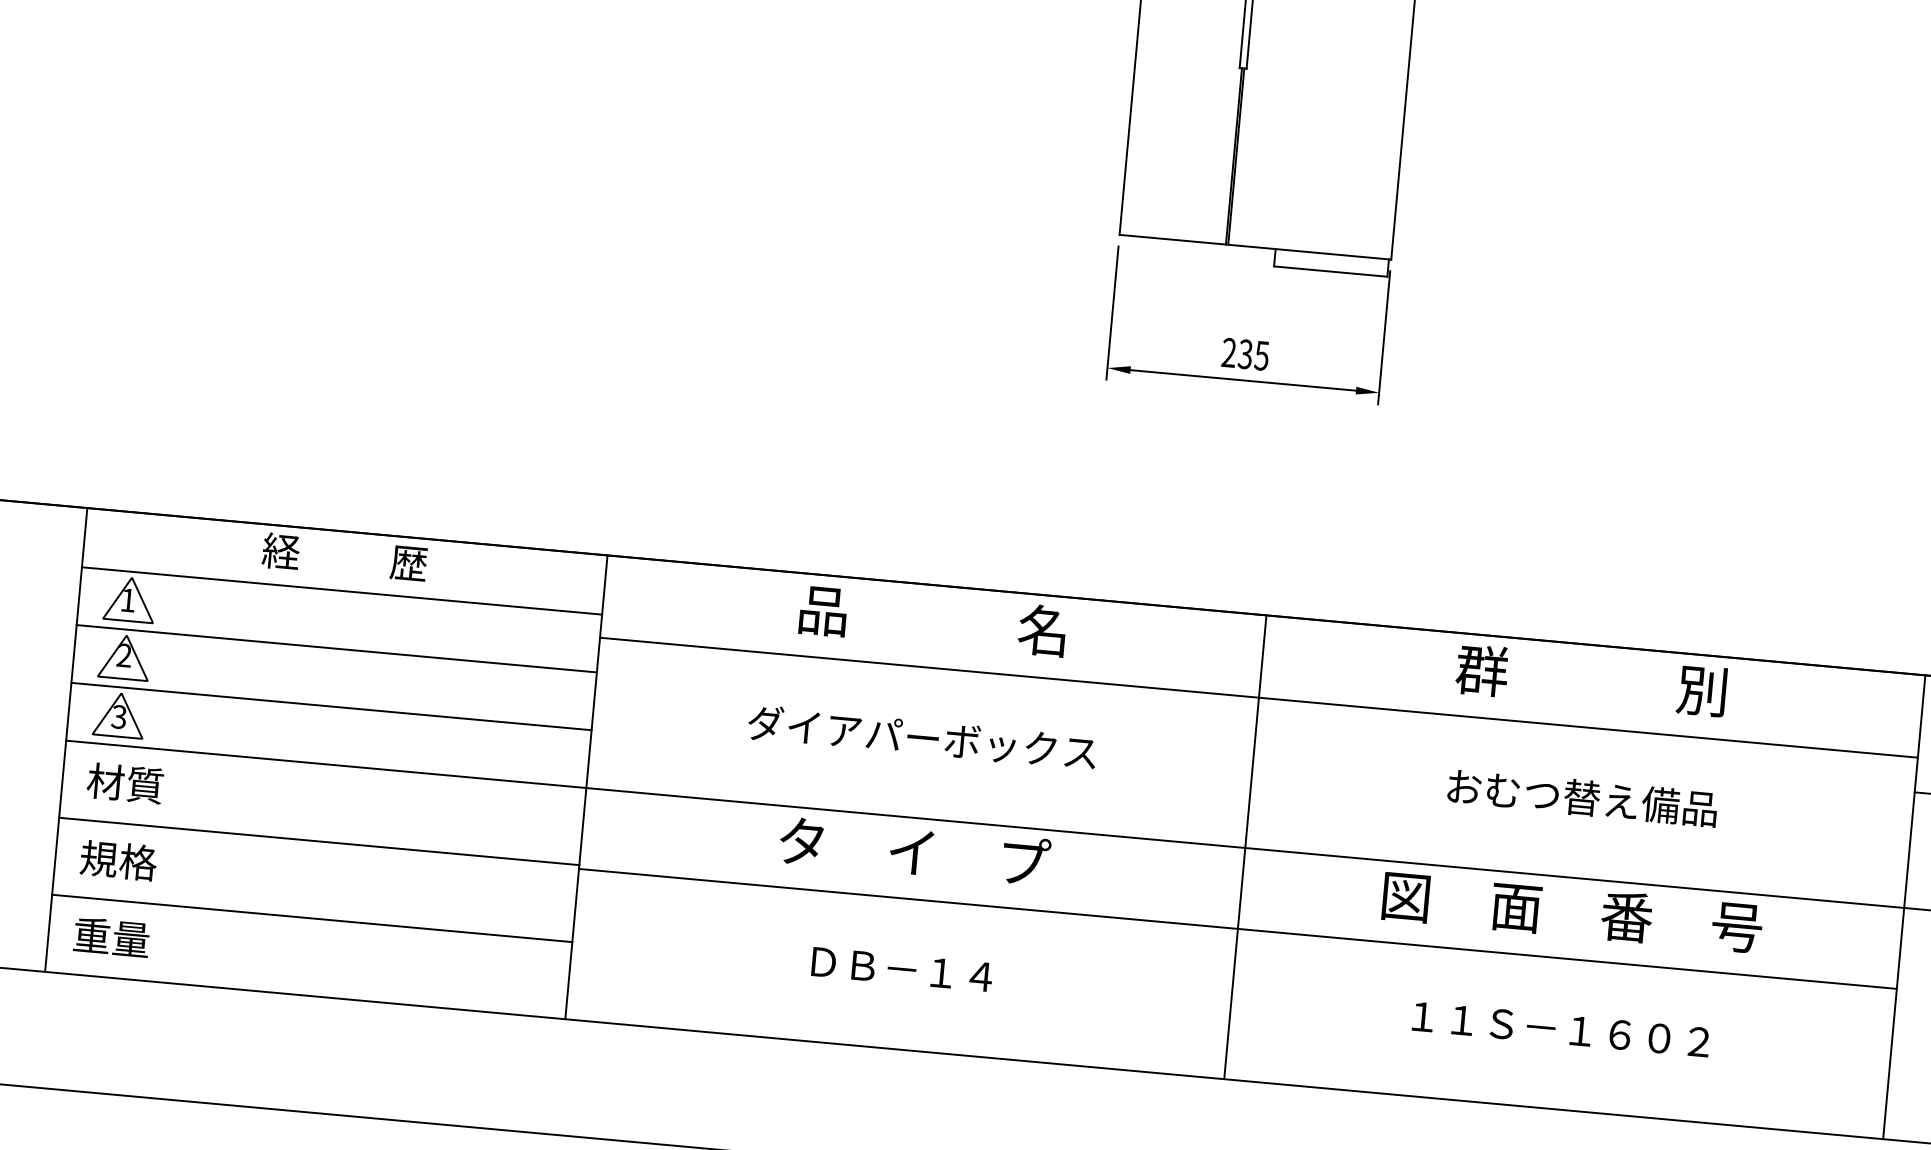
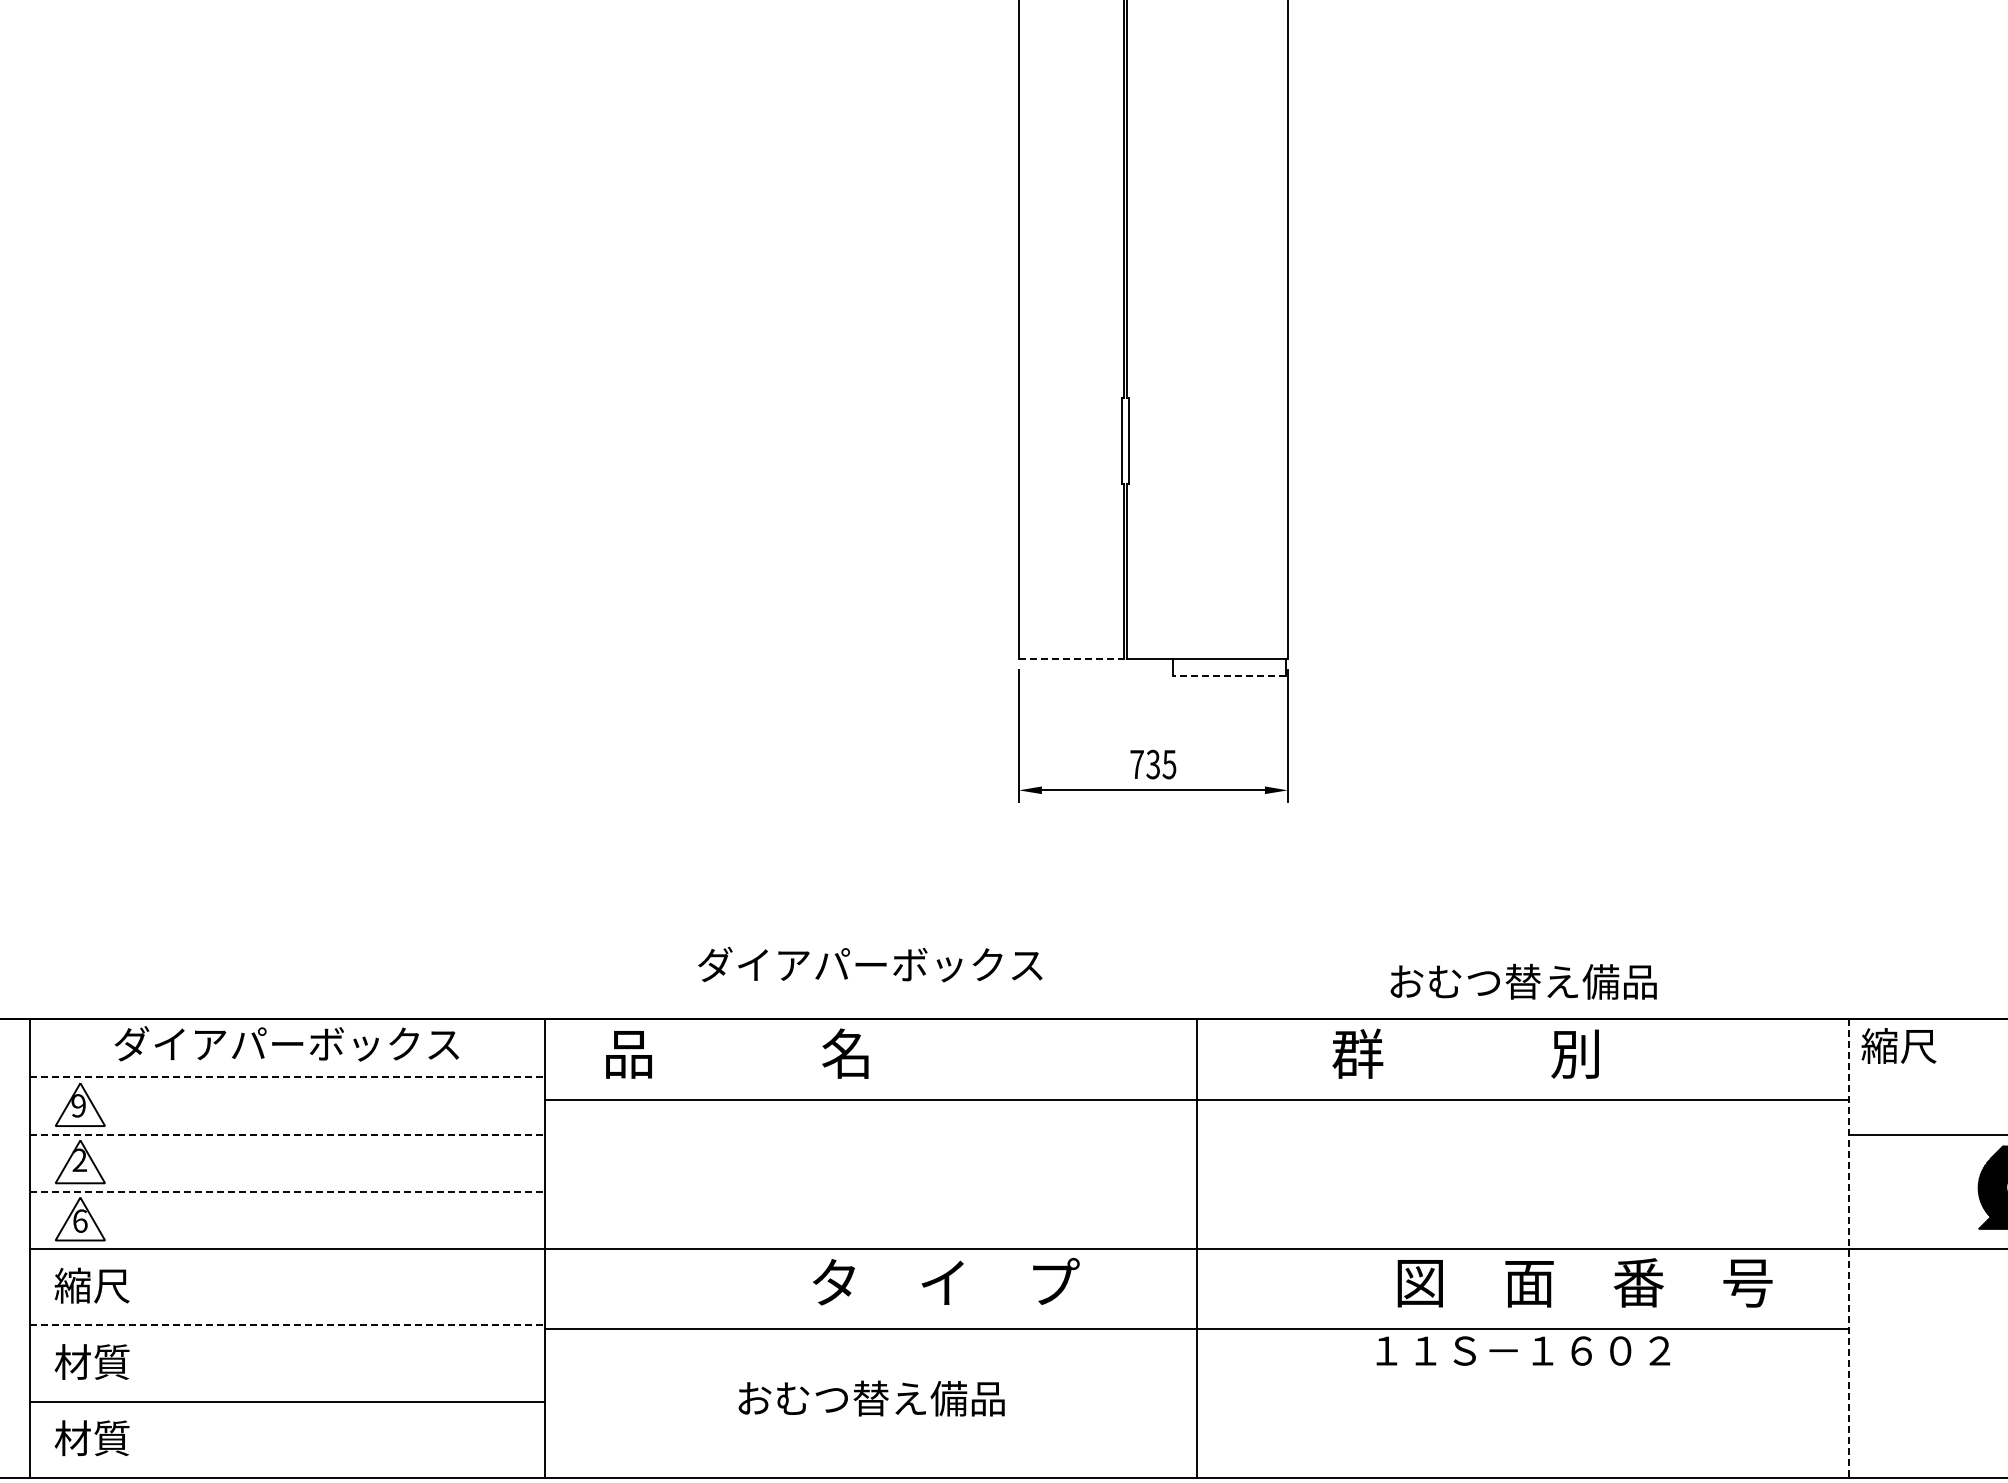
line: (1172, 239) -> (1071, 658), solid -> dashed
line: (1330, 271) -> (1229, 675), solid -> dashed
text: (1228, 351) -> (1136, 763), 235 -> 735
text: (343, 557) -> (286, 1044), 経          歴 -> ダイアパーボックス
line: (342, 591) -> (288, 1077), solid -> dashed
text: (128, 600) -> (78, 1105), 1 -> 9
text: (933, 620) -> (737, 1053), moved
line: (337, 648) -> (288, 1134), solid -> dashed
text: (1591, 680) -> (1465, 1053), moved
line: (332, 706) -> (288, 1191), solid -> dashed
text: (118, 716) -> (79, 1220), 3 -> 6
text: (922, 737) -> (870, 964), moved
text: (124, 783) -> (91, 1285), 材質 -> 縮尺
text: (1582, 797) -> (1523, 981), moved
line: (320, 841) -> (288, 1325), solid -> dashed
text: (915, 850) -> (946, 1281), moved
text: (118, 860) -> (92, 1361), 規格 -> 材質
line: (1904, 907) -> (1849, 1248), solid -> dashed
text: (1572, 911) -> (1584, 1282), moved
text: (110, 937) -> (91, 1438), 重量 -> 材質
text: (902, 969) -> (871, 1398), ＤＢ－１４ -> おむつ替え備品
text: (1560, 1028) -> (1522, 1350), moved

